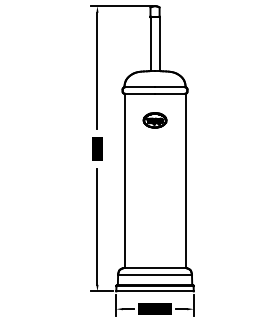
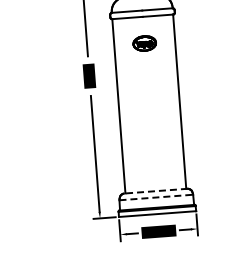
line: (154, 268) -> (155, 191), solid -> dashed
line: (155, 274) -> (156, 197), solid -> dashed

